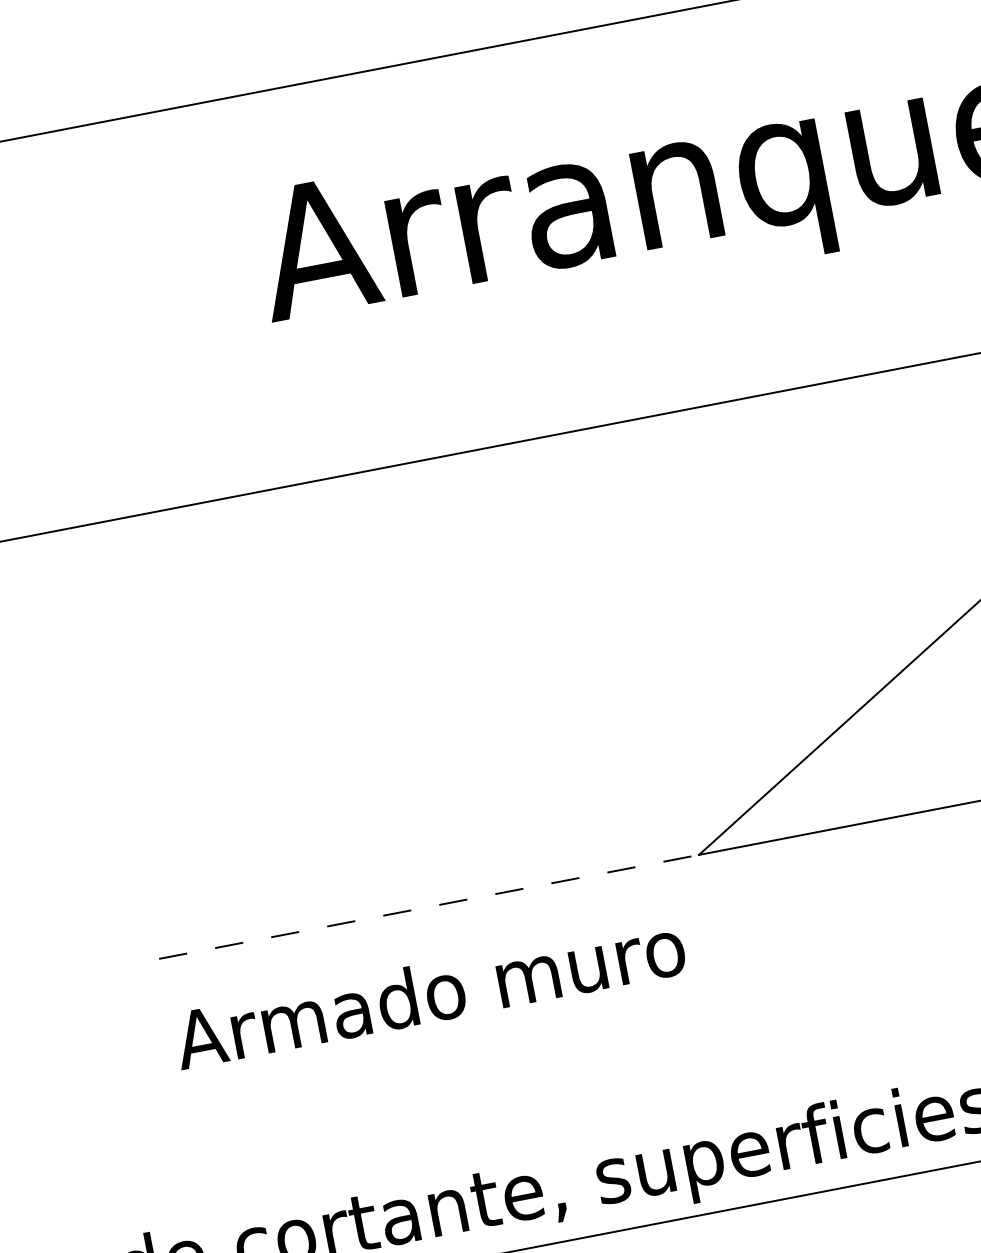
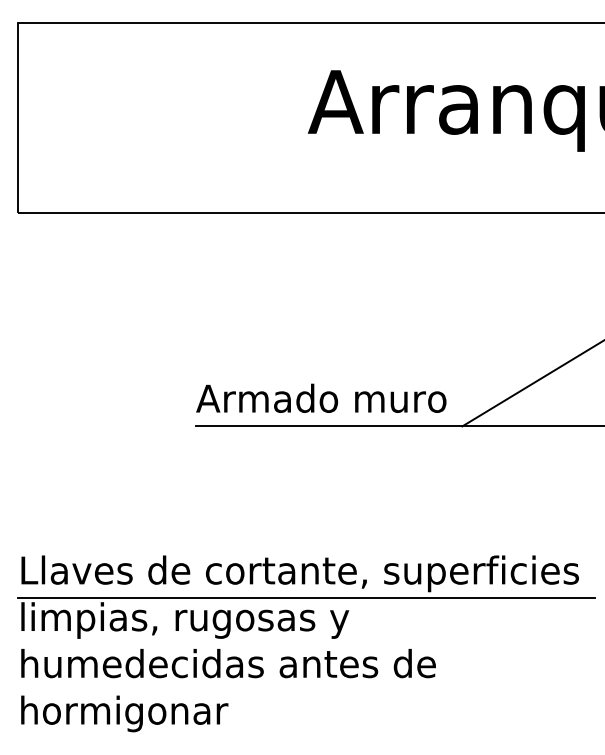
line: (430, 906) -> (329, 426), dashed -> solid
text: (429, 991) -> (321, 397), moved

